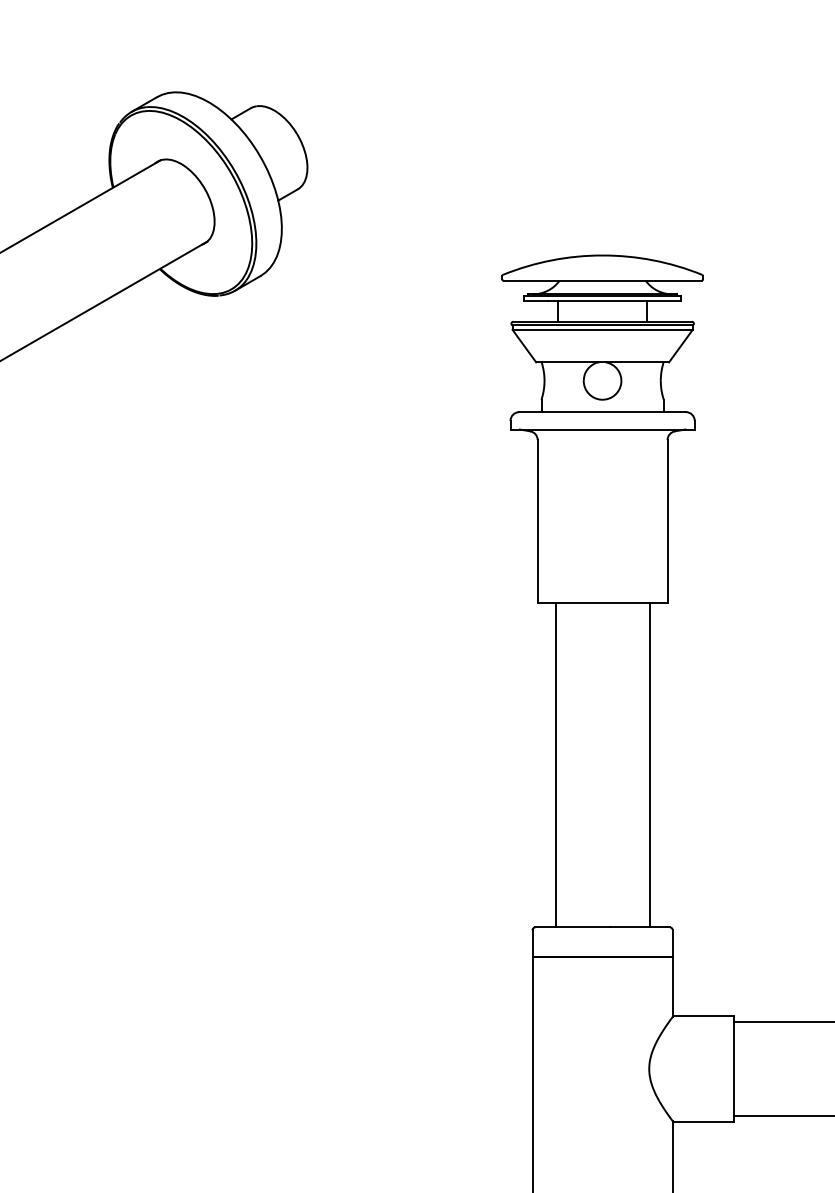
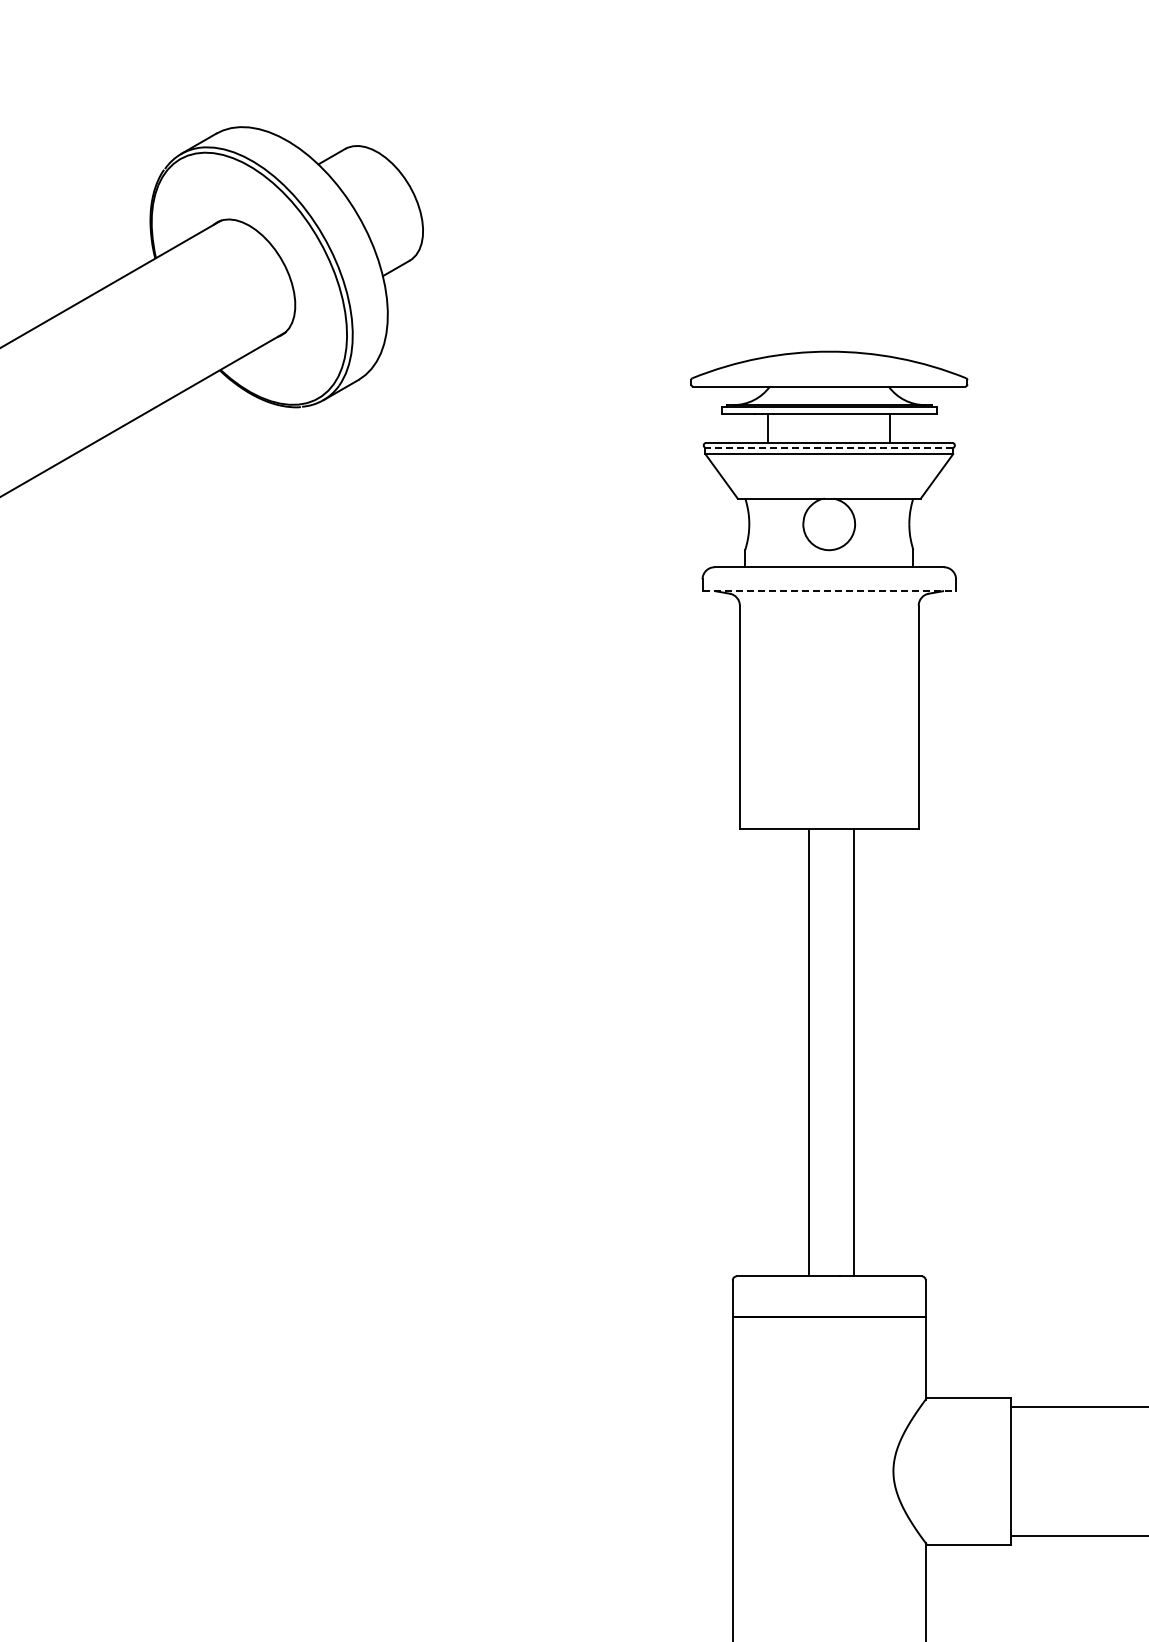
line: (602, 325) -> (829, 447), solid -> dashed
line: (602, 429) -> (829, 591), solid -> dashed
line: (555, 764) -> (808, 1052), moved
line: (649, 764) -> (853, 1052), moved

